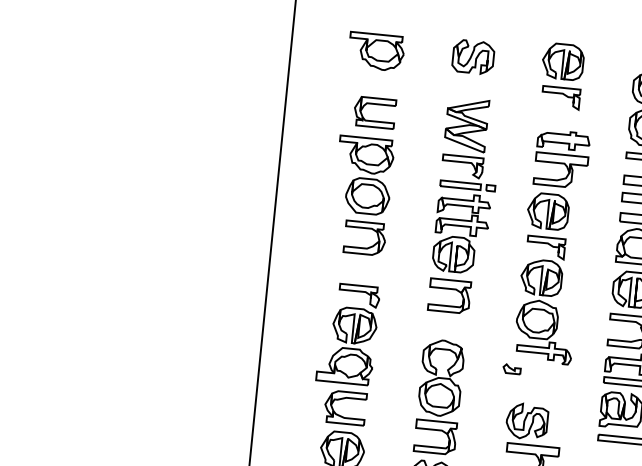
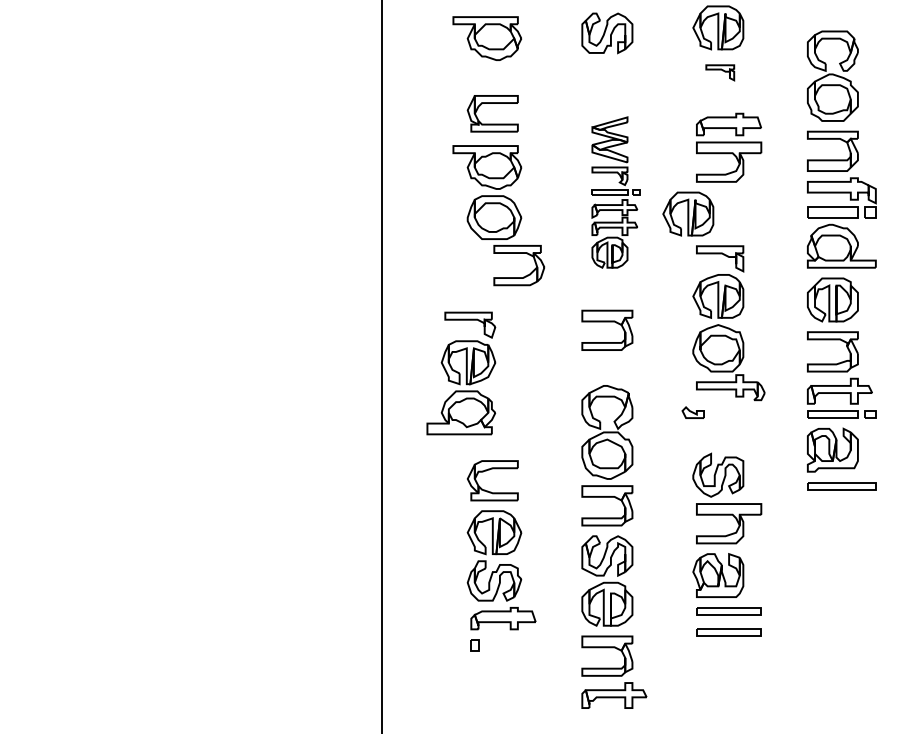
part: (561, 97) -> (720, 72), size x0.6
part: (467, 185) -> (615, 192), size x0.7
part: (548, 211) -> (688, 213), moved
part: (369, 246) -> (525, 275), moved
part: (348, 334) -> (461, 373), moved

